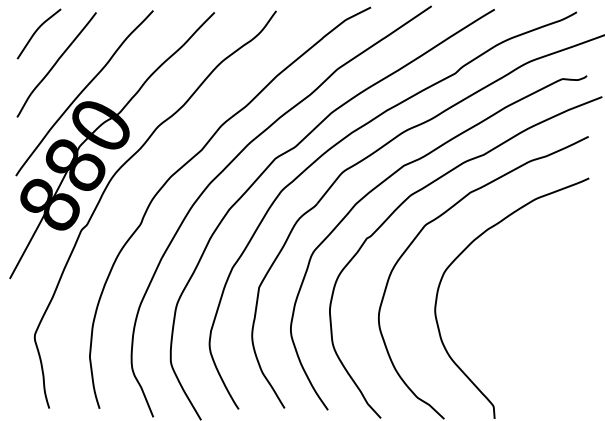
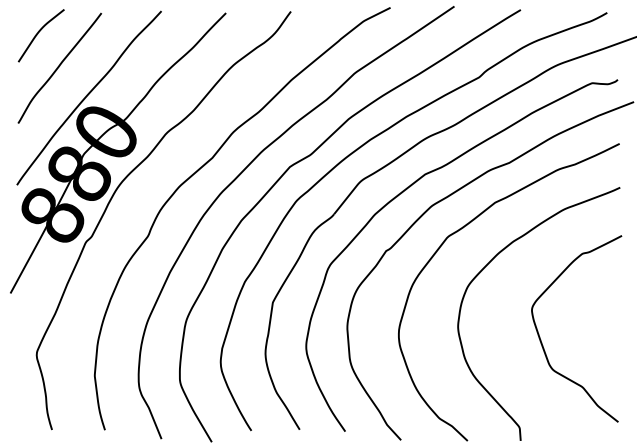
curve: (515, 325) -> (542, 342), added

